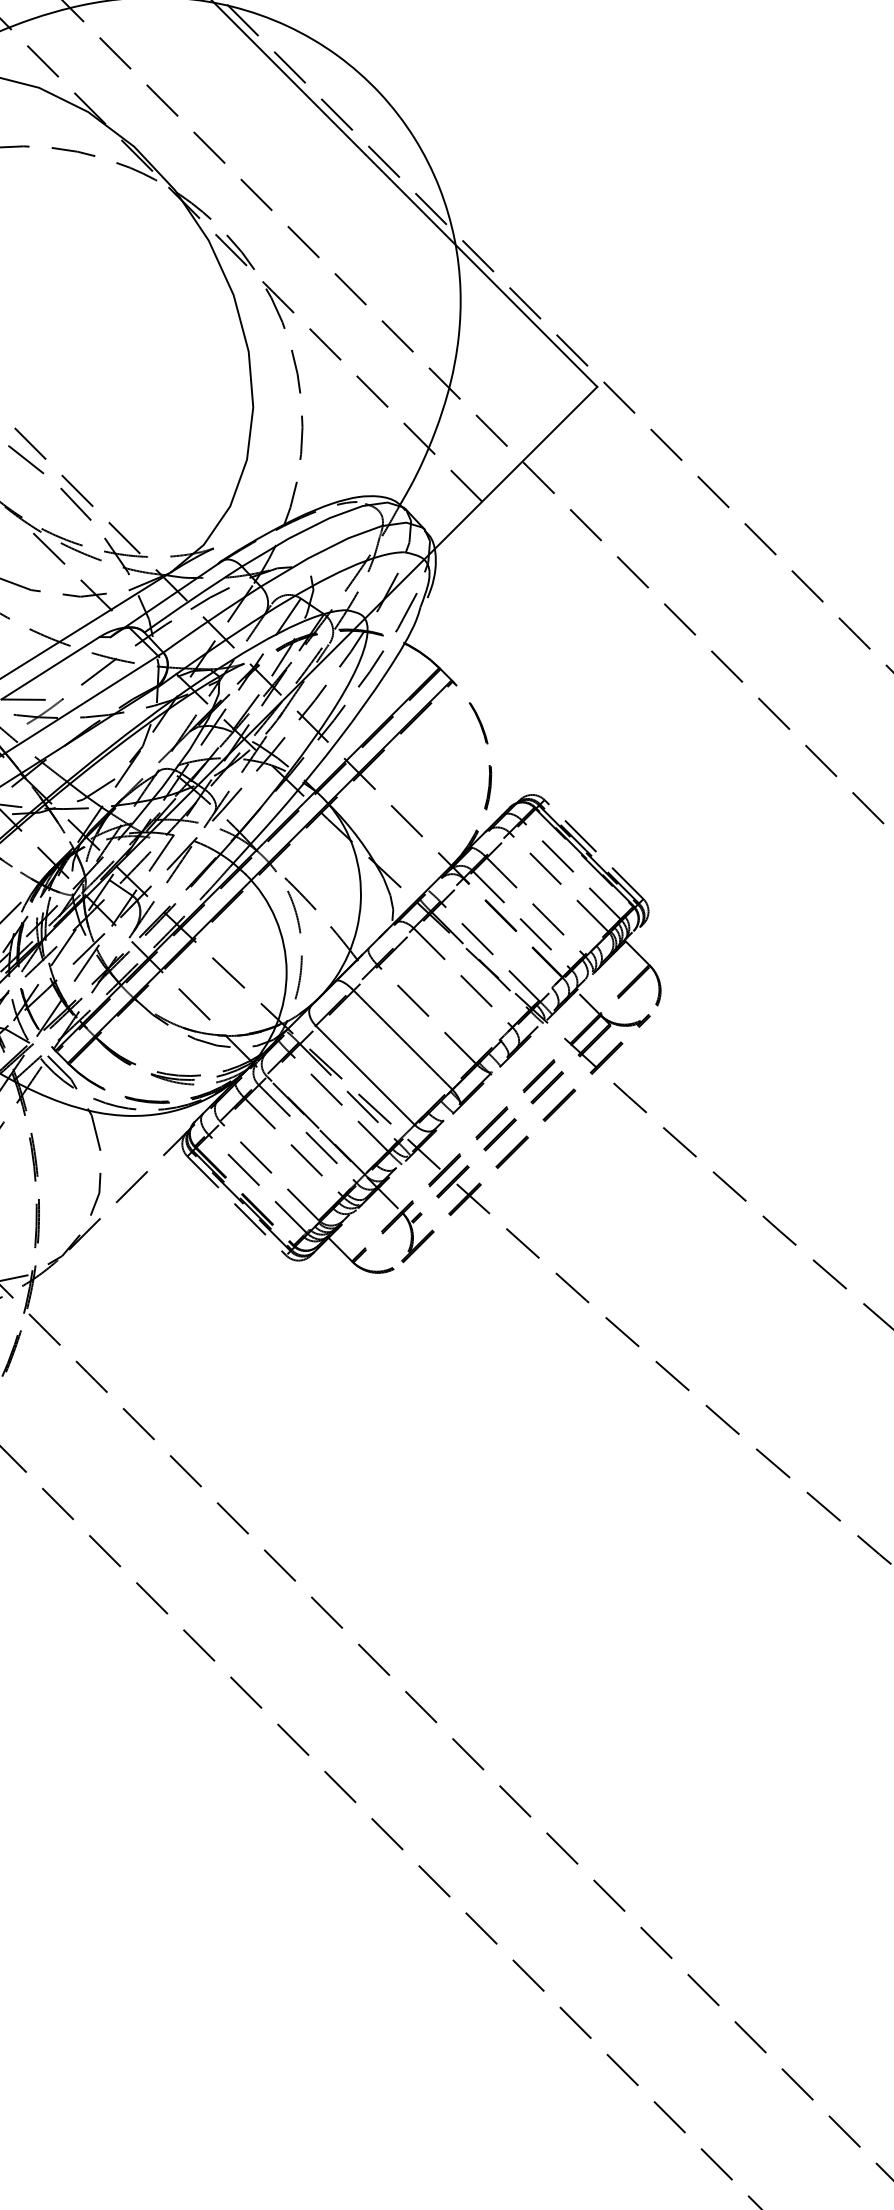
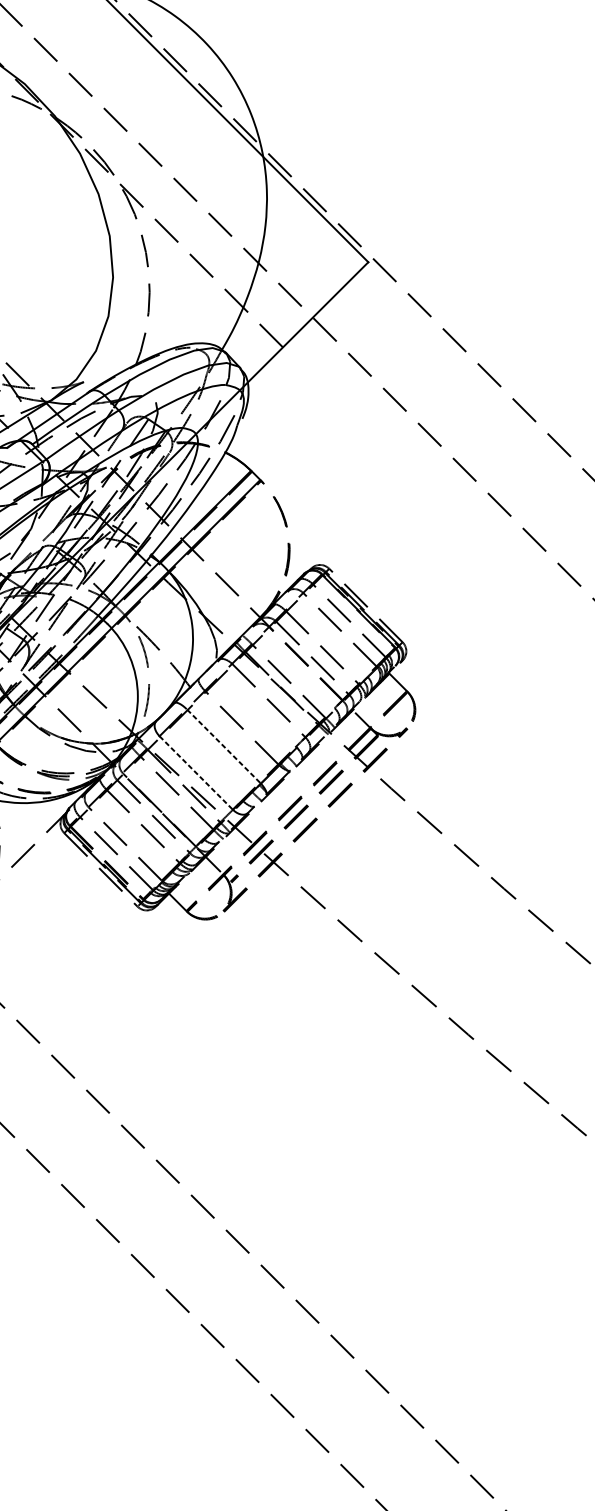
line: (401, 1038) -> (223, 745), solid -> dashed
line: (365, 1075) -> (196, 773), solid -> dashed

